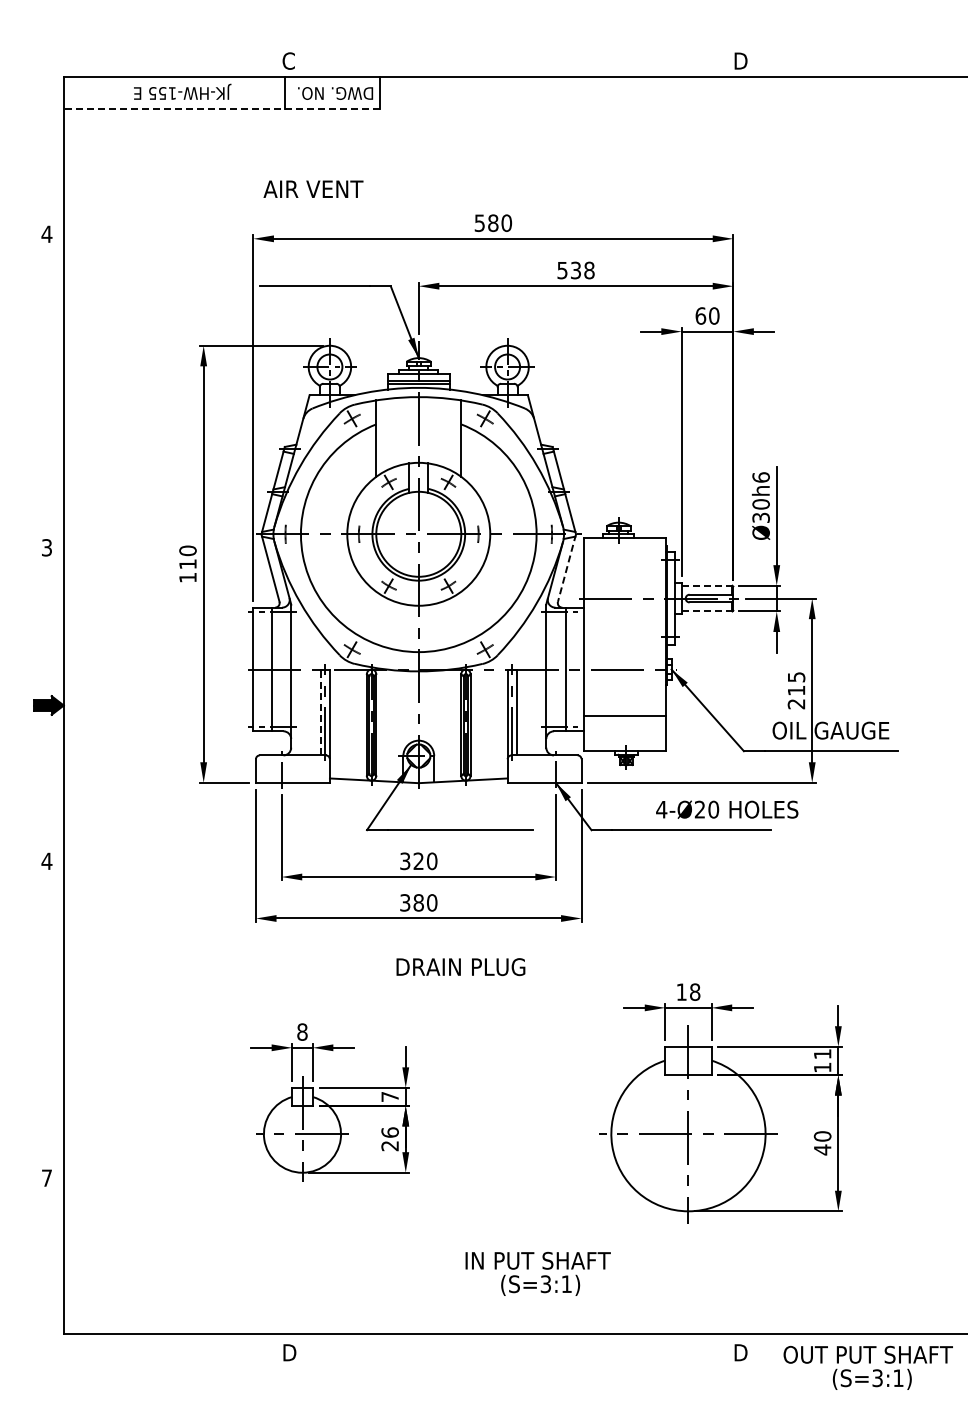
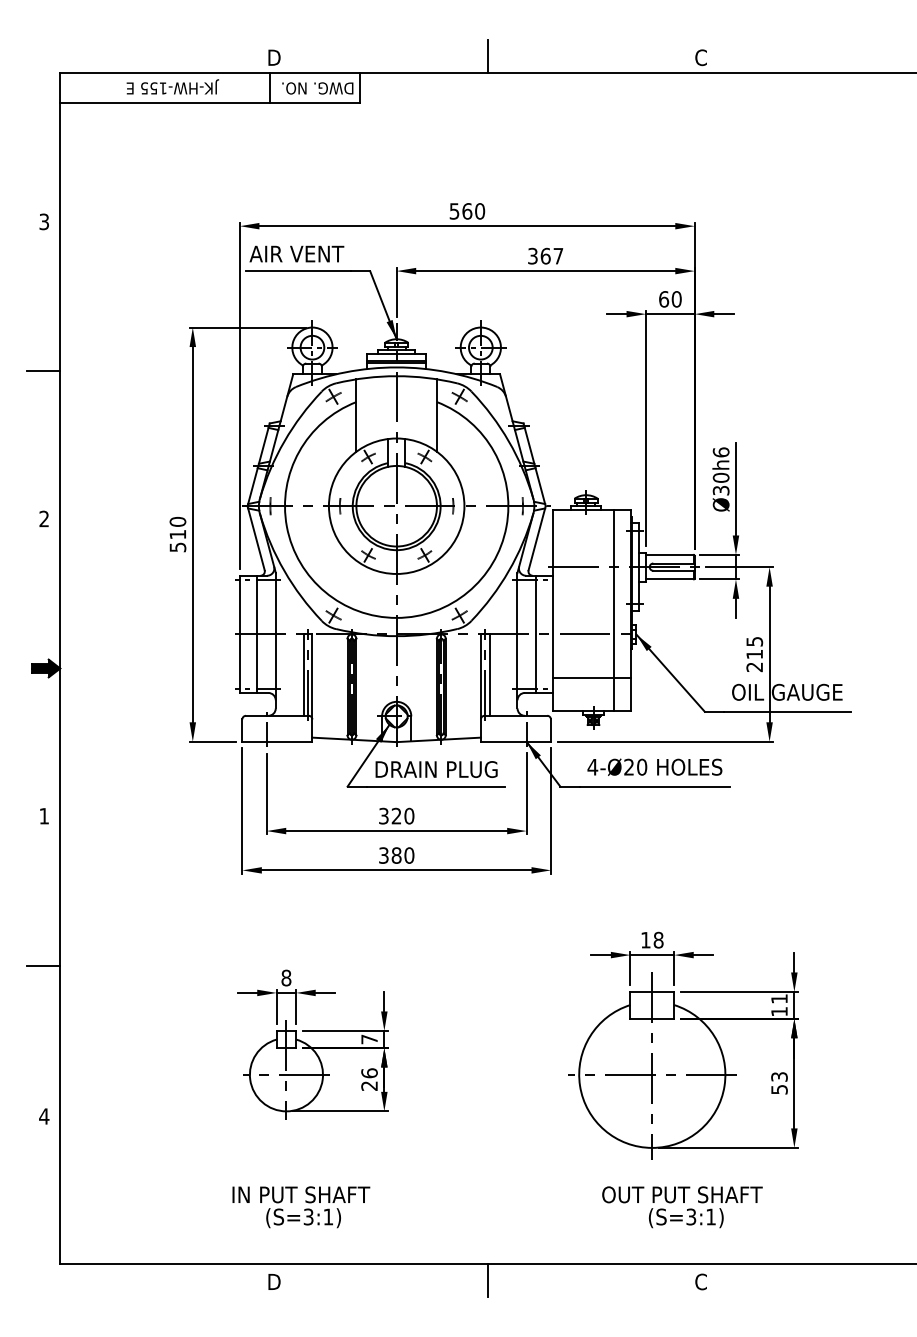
line: (515, 59) -> (488, 56), added
text: (289, 60) -> (274, 57), C -> D
text: (740, 60) -> (701, 57), D -> C
line: (221, 108) -> (209, 102), dashed -> solid
text: (313, 188) -> (296, 253), moved
text: (493, 222) -> (467, 210), 580 -> 560
text: (46, 234) -> (43, 222), 4 -> 3
text: (576, 270) -> (546, 256), 538 -> 367
line: (46, 391) -> (43, 370), added
text: (46, 547) -> (43, 518), 3 -> 2
line: (567, 568) -> (537, 538), dashed -> solid
text: (187, 577) -> (177, 547), 110 -> 510
line: (707, 585) -> (670, 554), dashed -> solid
line: (707, 611) -> (670, 579), dashed -> solid
line: (648, 644) -> (614, 610), added
line: (320, 712) -> (303, 675), dashed -> solid
text: (727, 809) -> (655, 767), moved
text: (46, 860) -> (43, 815), 4 -> 1
text: (460, 967) -> (436, 769), moved
line: (46, 1019) -> (43, 966), added
text: (822, 1143) -> (779, 1083), 40 -> 53
text: (46, 1177) -> (43, 1115), 7 -> 4
text: (537, 1273) -> (300, 1206), moved
line: (515, 1350) -> (488, 1279), added
text: (740, 1352) -> (701, 1281), D -> C
text: (867, 1367) -> (681, 1206), moved

